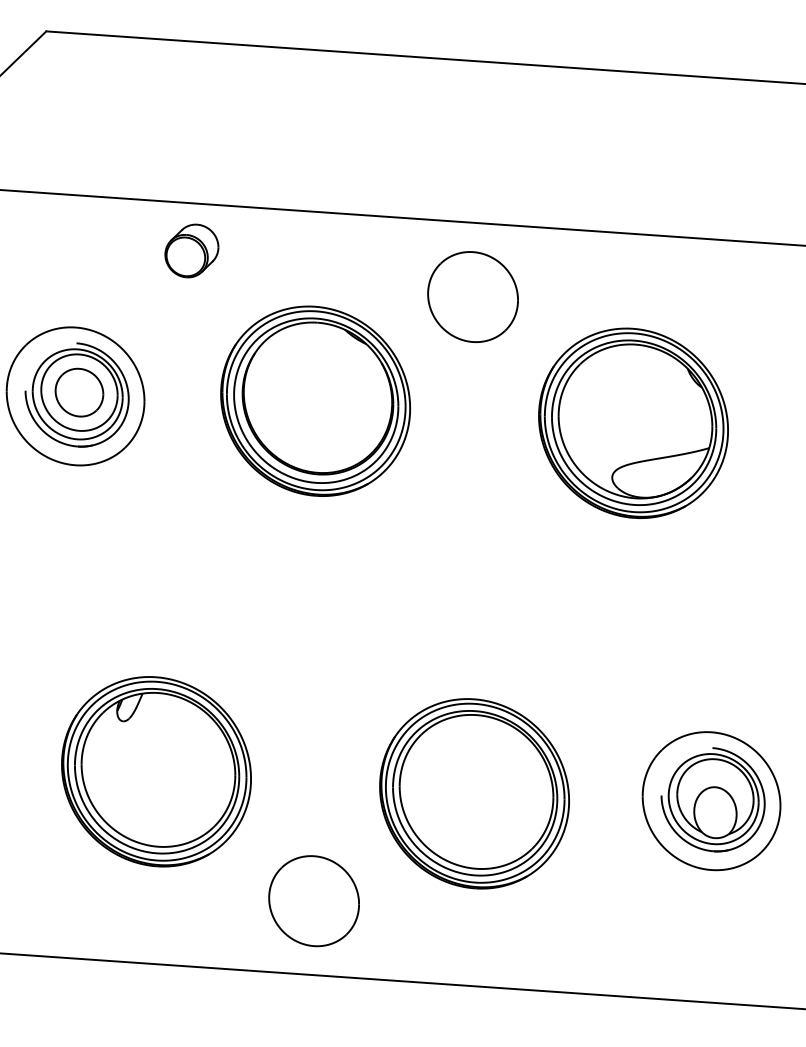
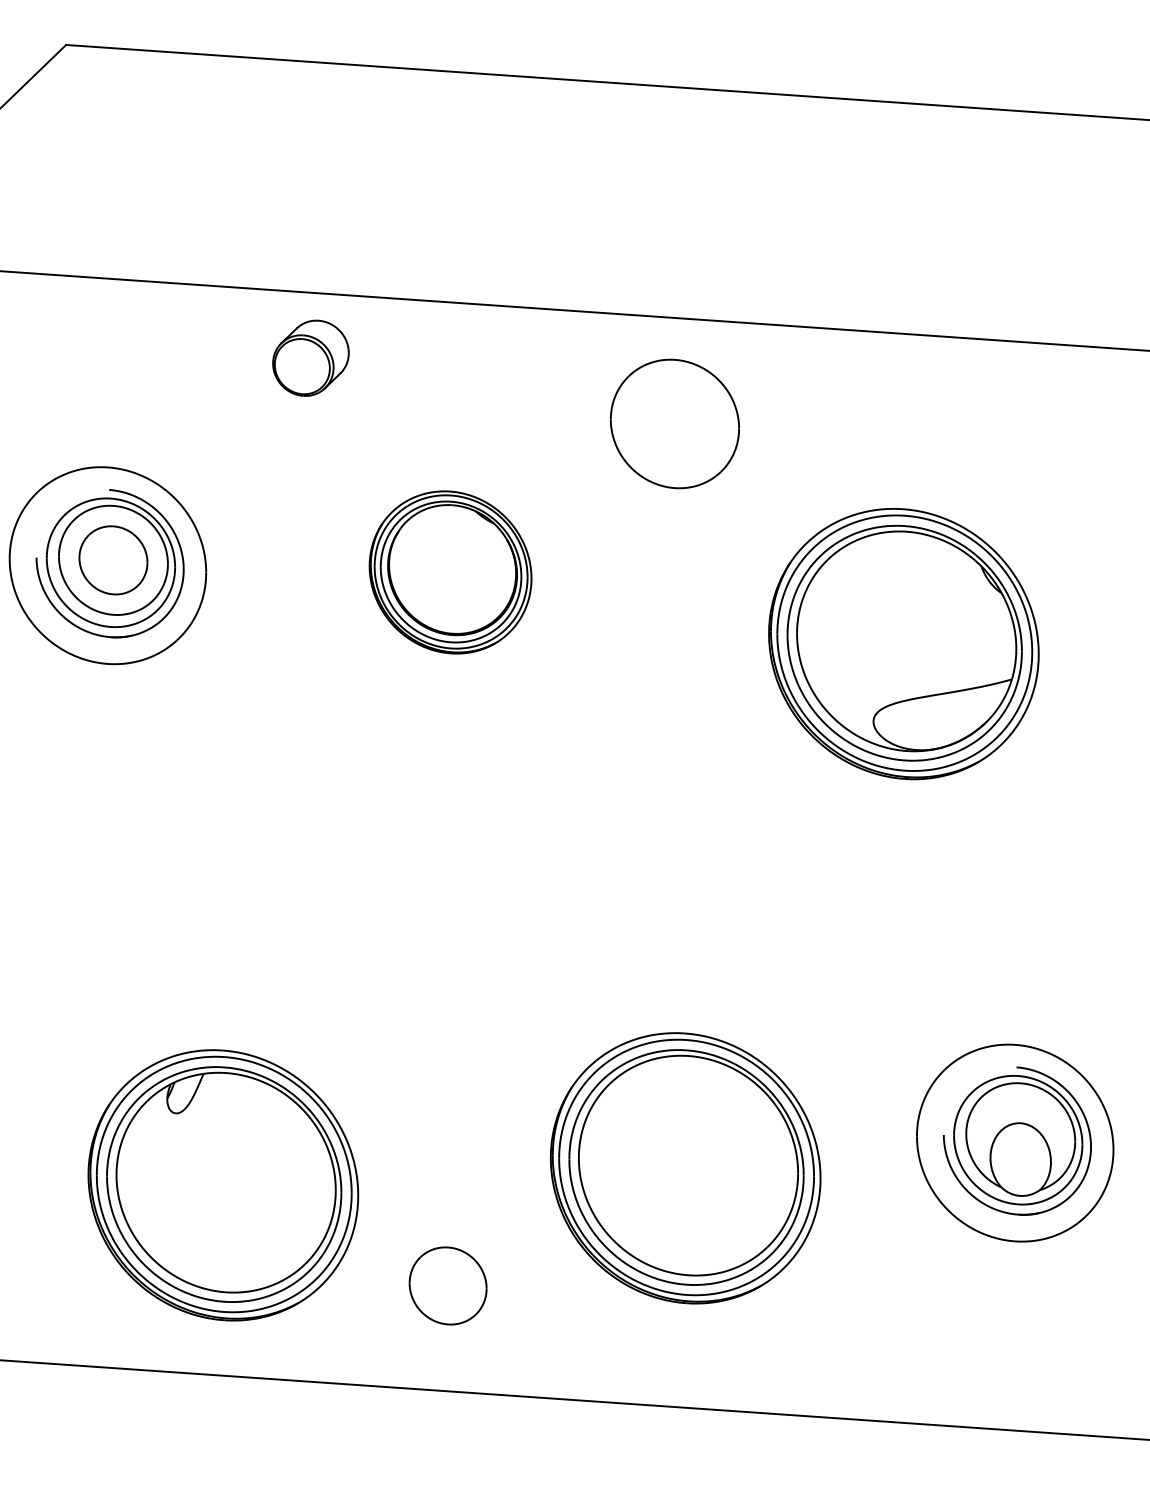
part: (191, 250) -> (310, 357), moved
part: (315, 400) -> (450, 571), size x0.6
part: (633, 422) -> (903, 642), moved
part: (156, 771) -> (223, 1184), moved
part: (474, 793) -> (685, 1167), moved
part: (313, 901) -> (447, 1286), size x0.6

